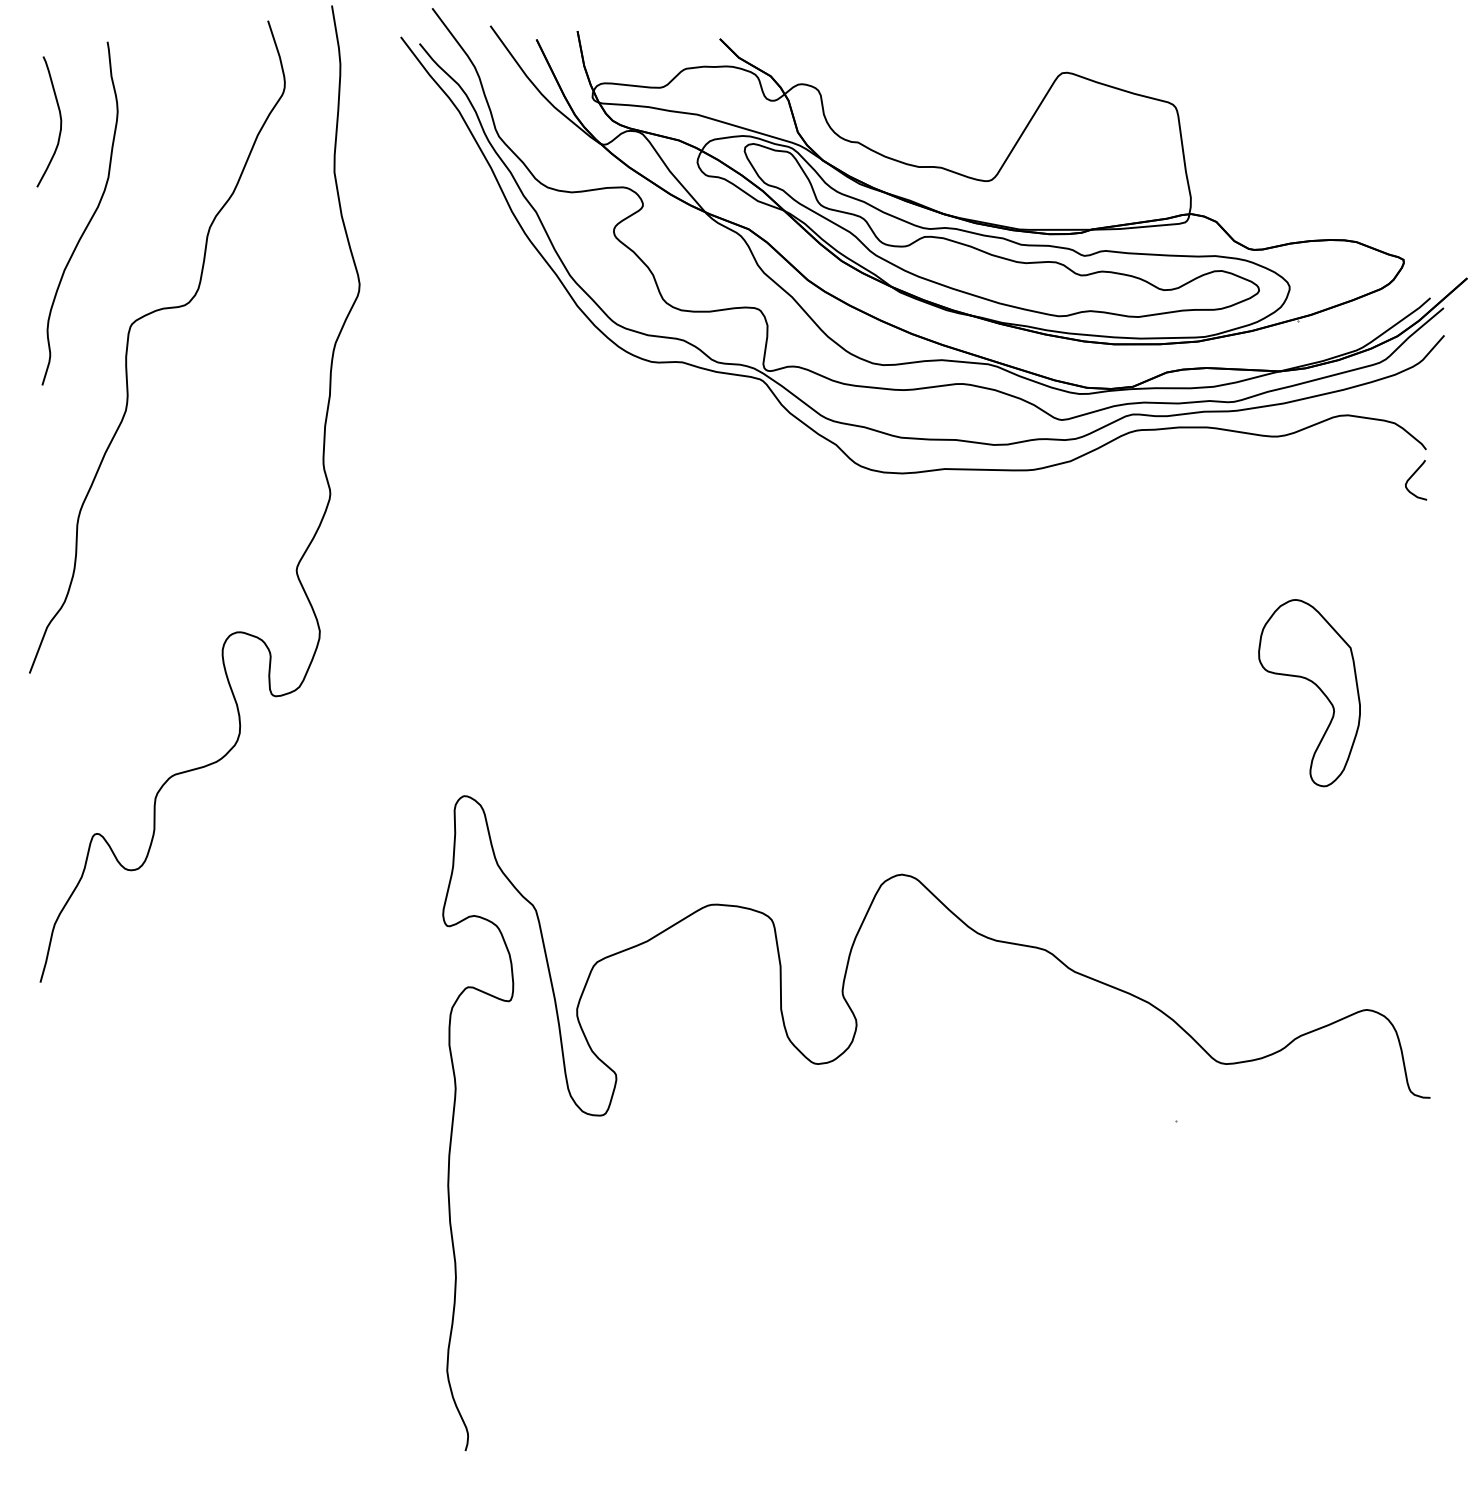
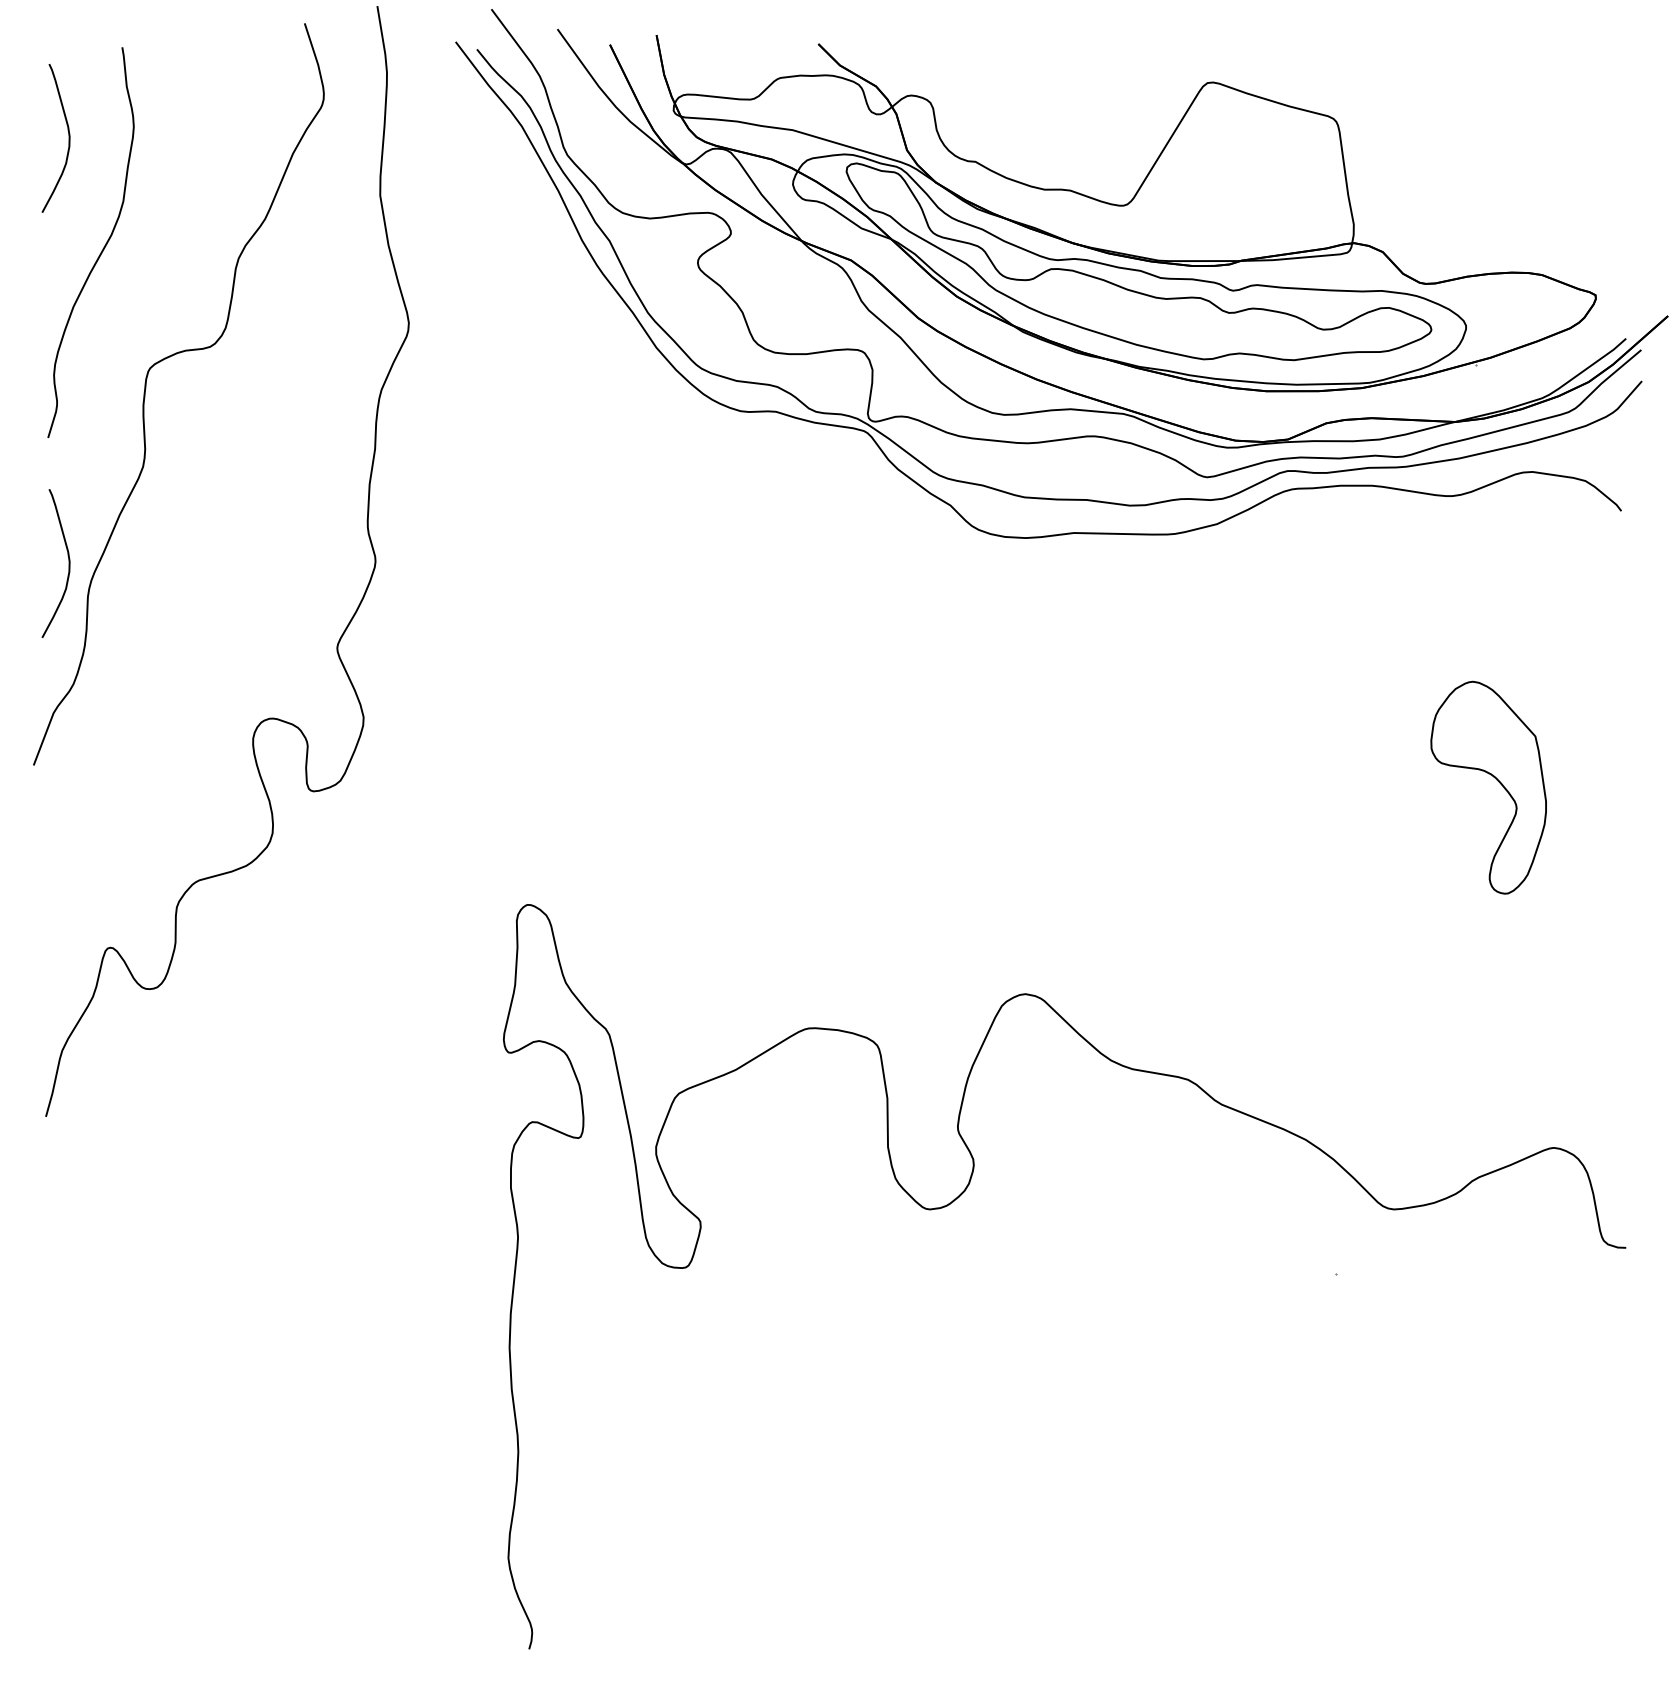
curve: (1412, 476) -> (1605, 541), removed
curve: (59, 491) -> (67, 558), added

